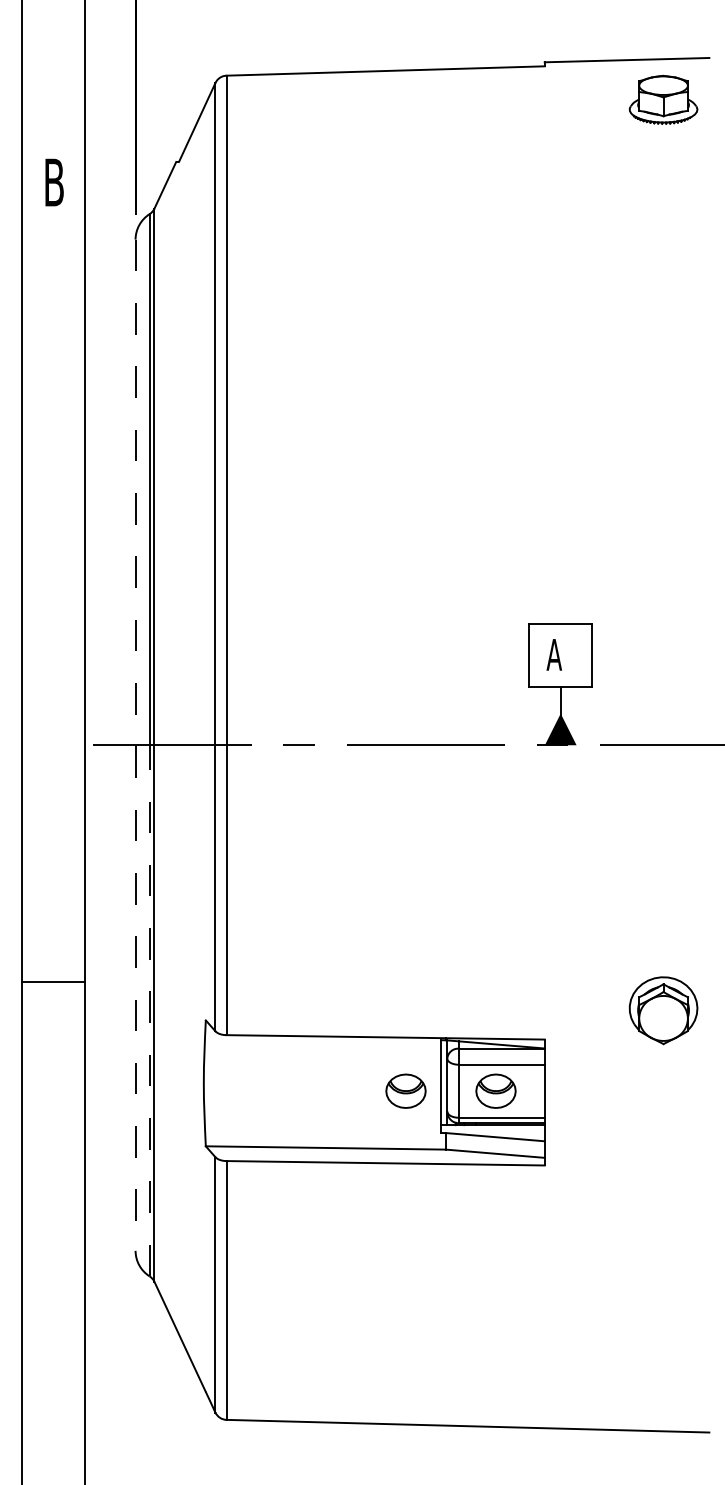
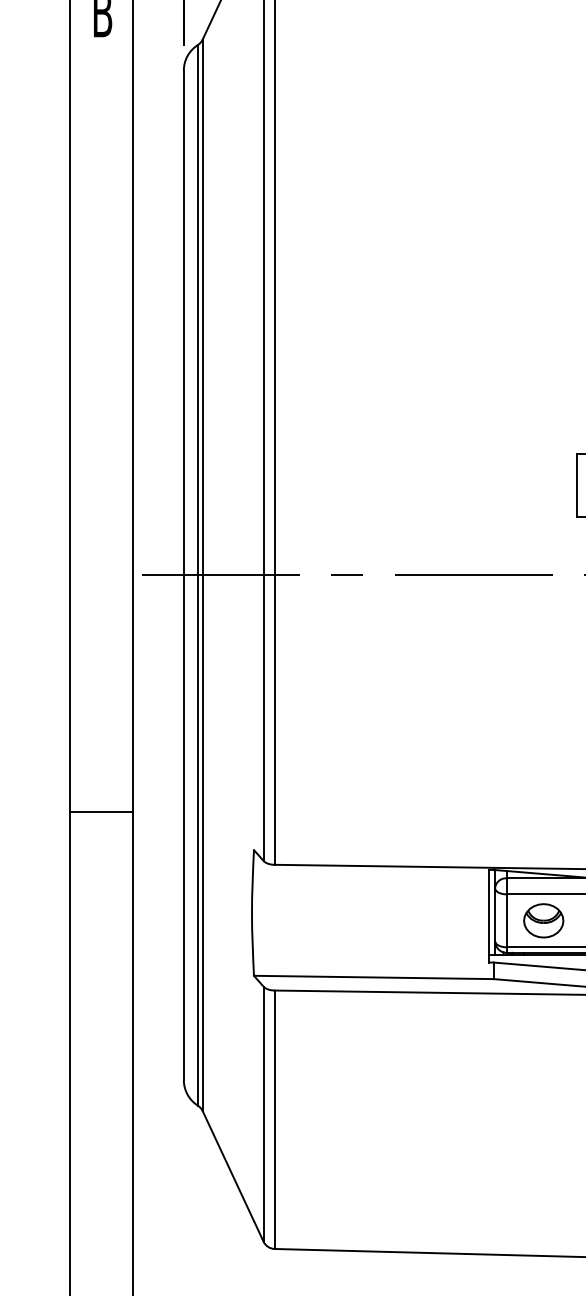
line: (135, 745) -> (183, 575), dashed -> solid
line: (149, 1010) -> (197, 840), dashed -> solid
part: (405, 1090) -> (453, 920), removed

